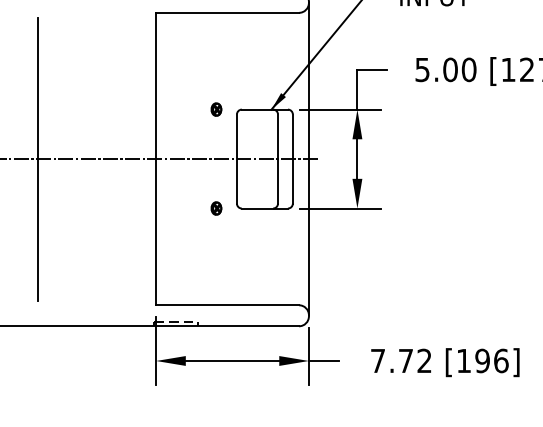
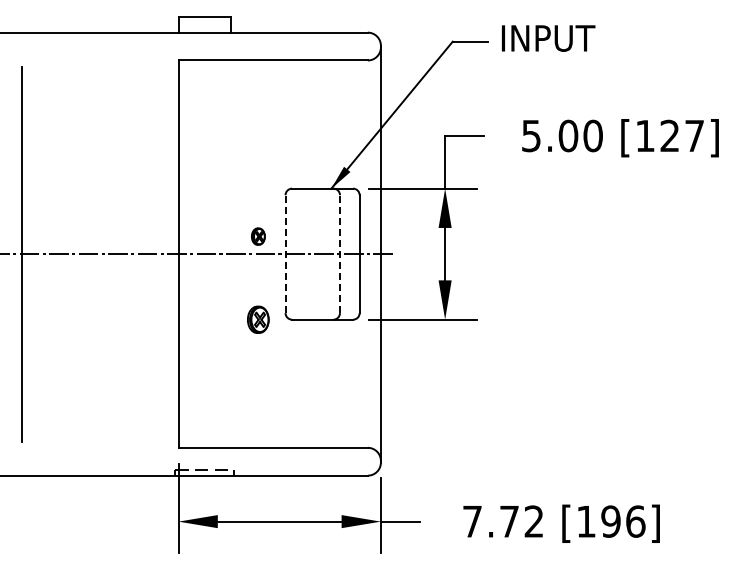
part: (216, 109) -> (258, 236), moved
line: (236, 159) -> (285, 254), solid -> dashed
line: (277, 159) -> (339, 254), solid -> dashed
part: (216, 208) -> (258, 319), size x1.6

